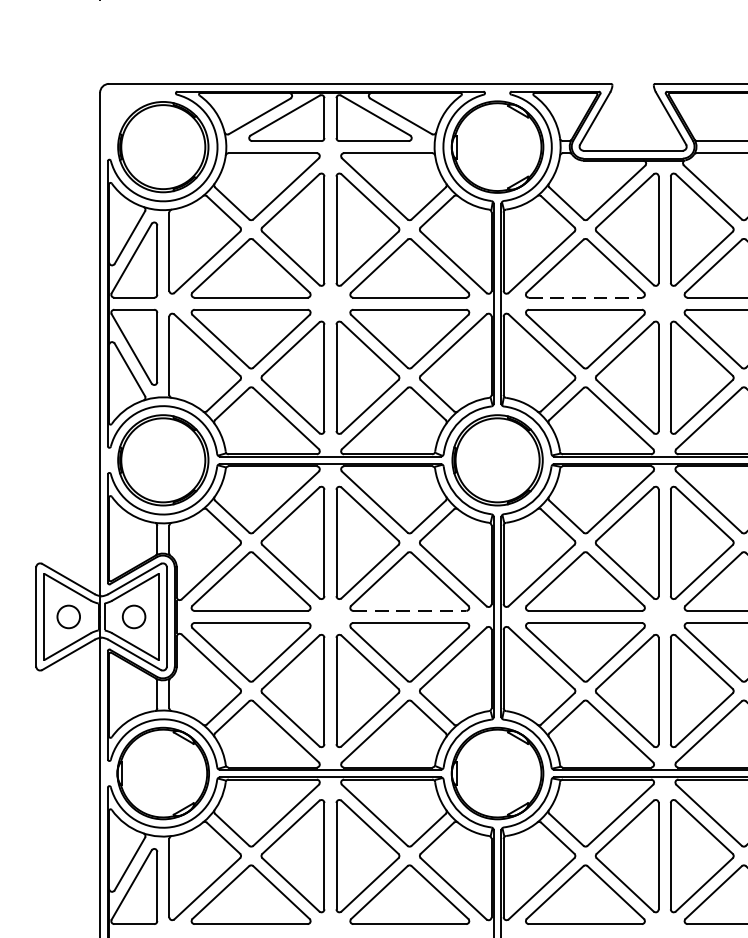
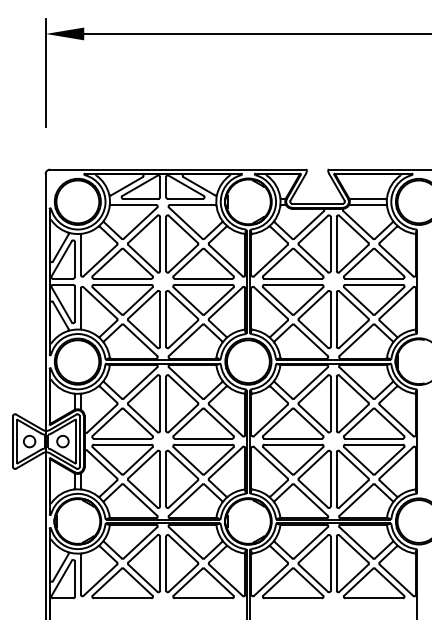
line: (585, 297) -> (293, 278), dashed -> solid
line: (409, 610) -> (203, 438), dashed -> solid

